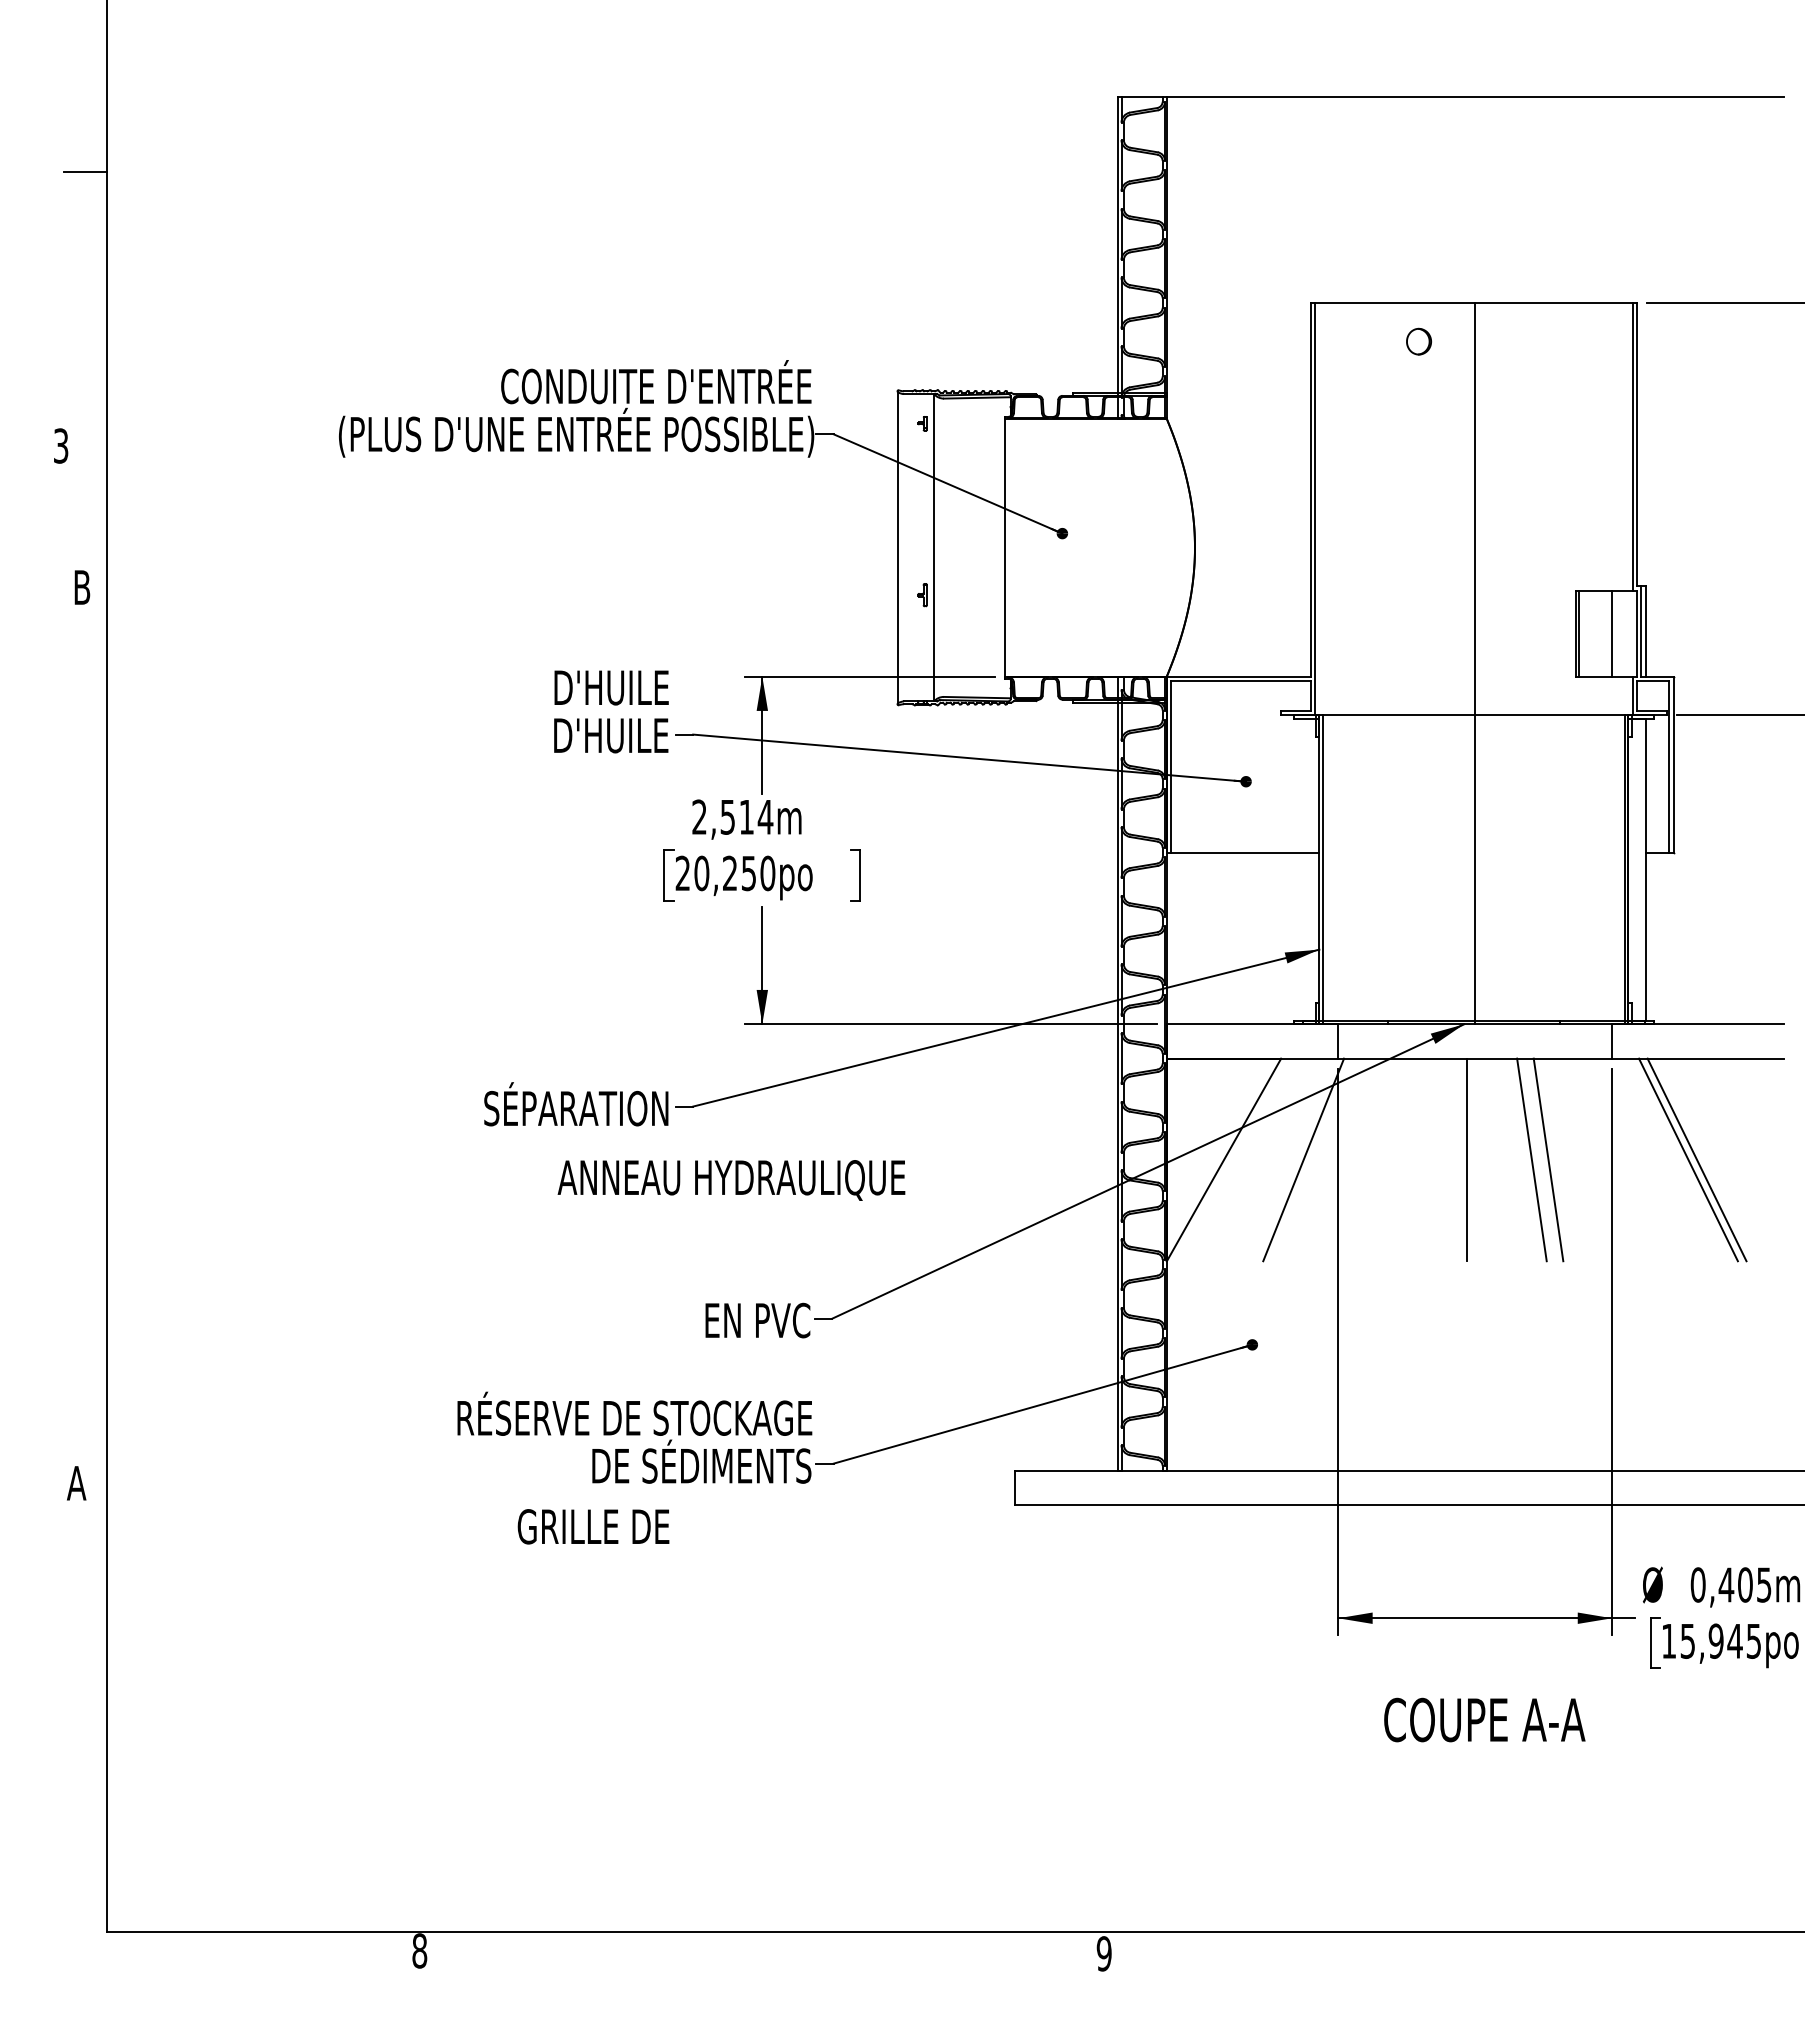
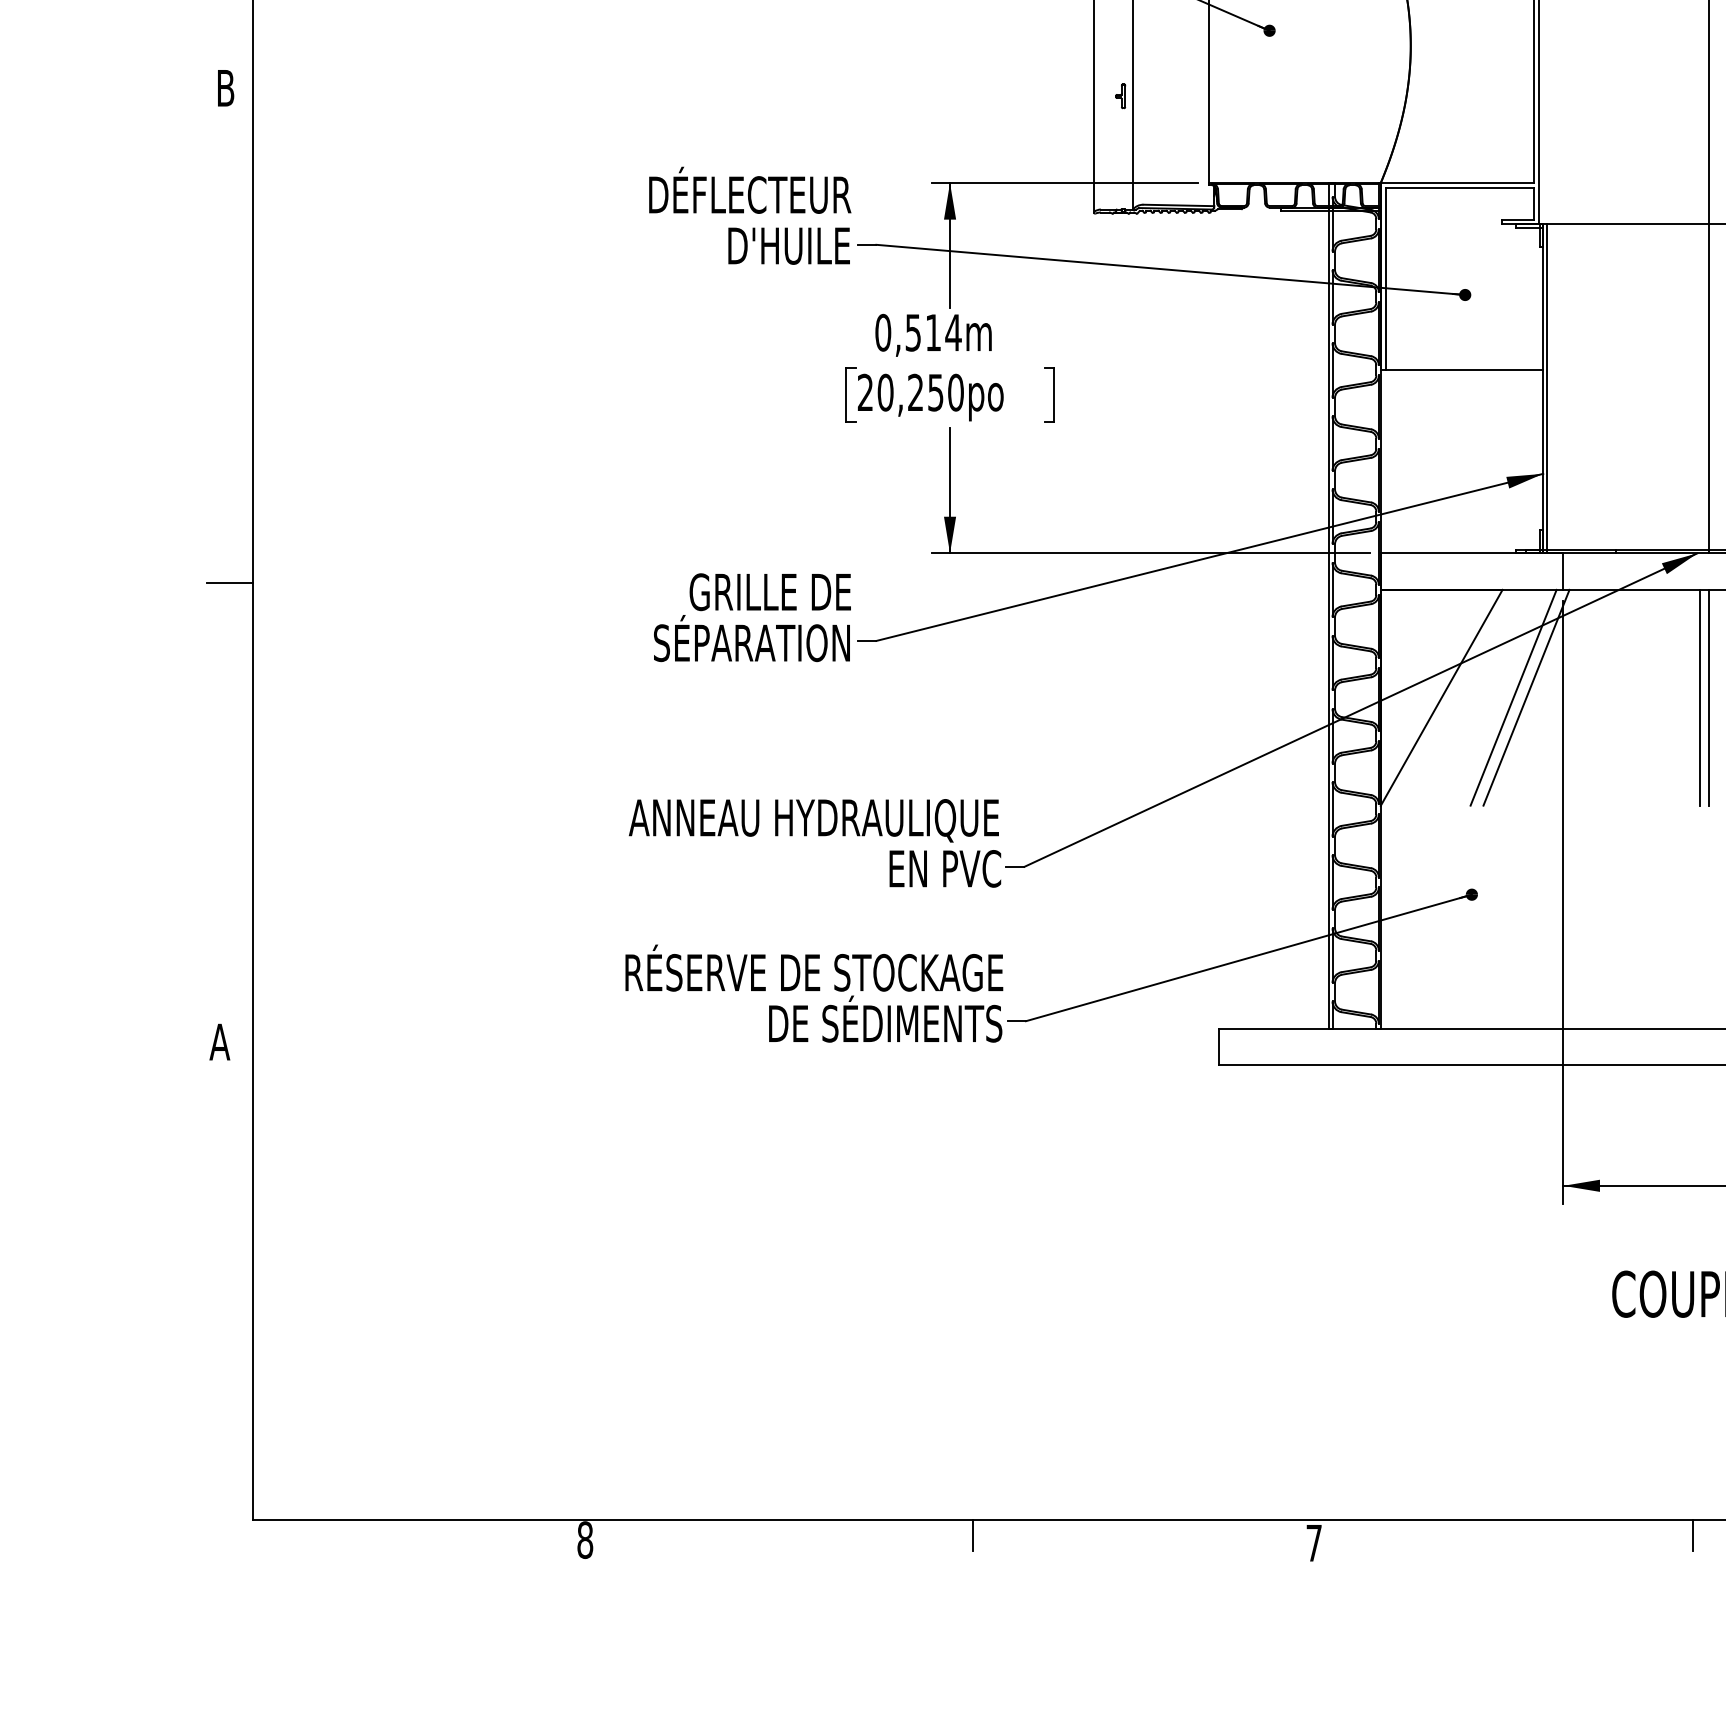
text: (574, 683) -> (750, 190), D'HUILE -> DÉFLECTEUR
text: (699, 816) -> (883, 332), 2,514m -> 0,514m
line: (85, 1052) -> (229, 583), added
line: (1291, 1159) -> (1513, 697), added
line: (1475, 1159) -> (1709, 697), added
text: (731, 1180) -> (813, 820), moved
text: (593, 1526) -> (770, 591), moved
line: (783, 1946) -> (972, 1535), added
line: (1459, 1946) -> (1692, 1535), added
text: (1103, 1953) -> (1313, 1542), 9 -> 7

